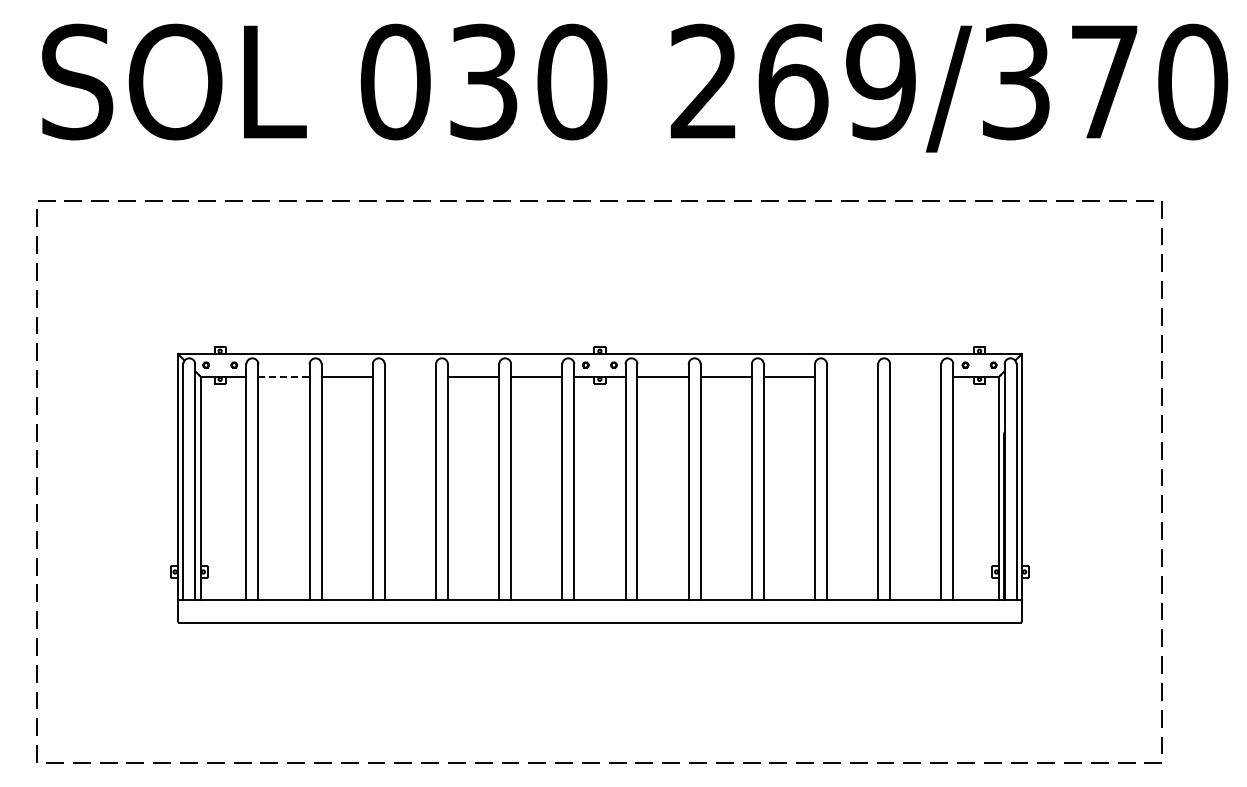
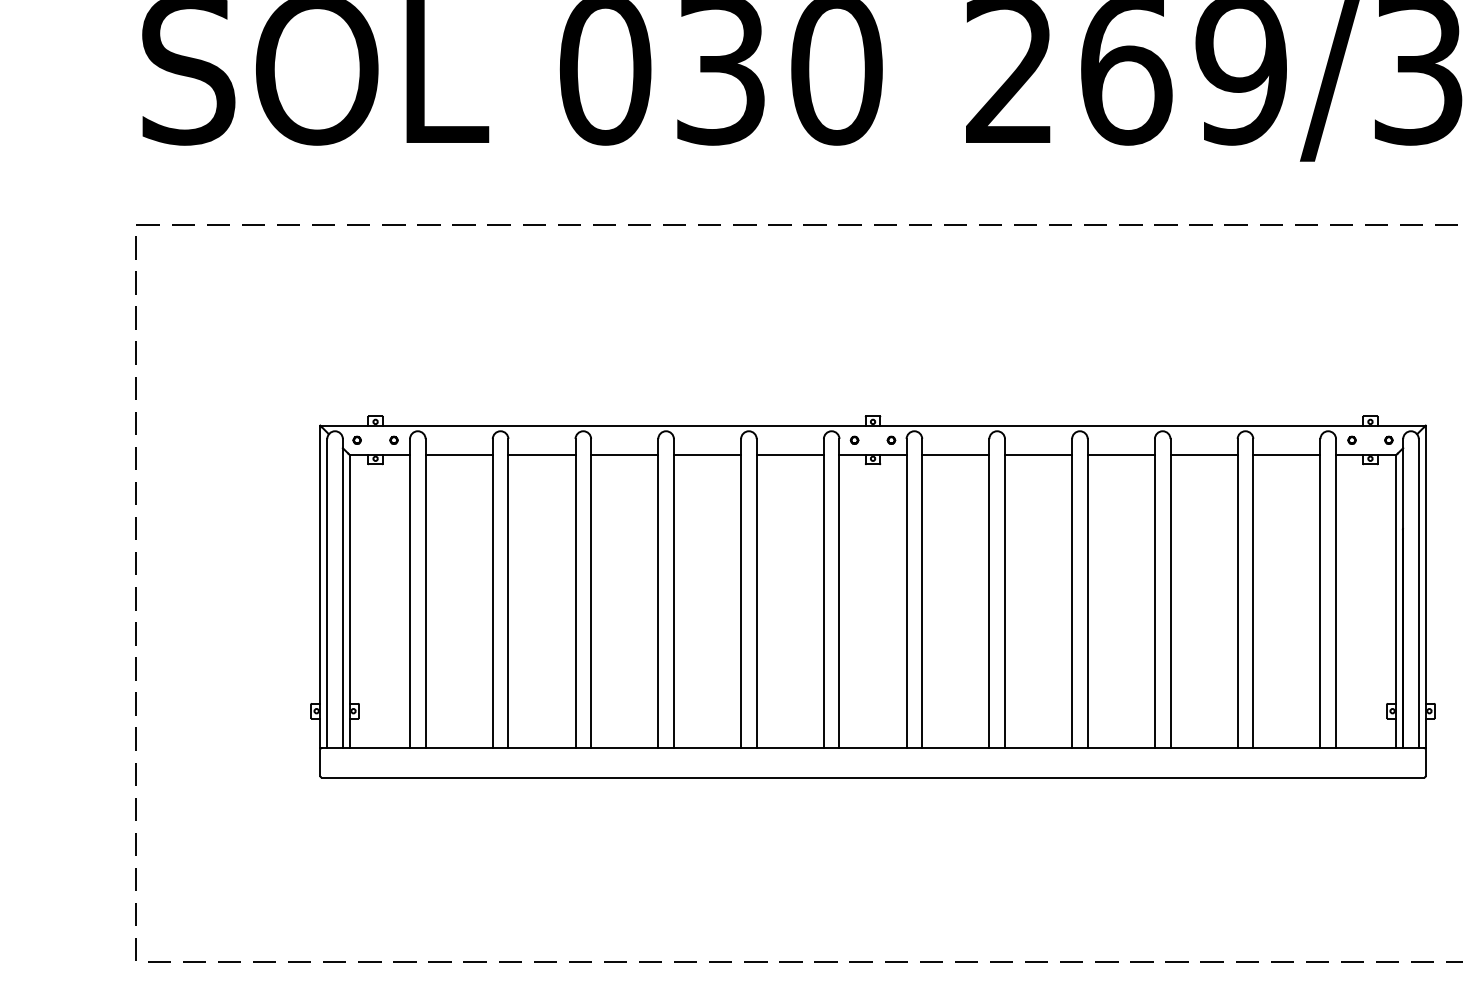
line: (284, 376) -> (459, 455), dashed -> solid
line: (410, 376) -> (624, 455), added
line: (852, 376) -> (1203, 455), added
line: (915, 376) -> (1286, 455), added

